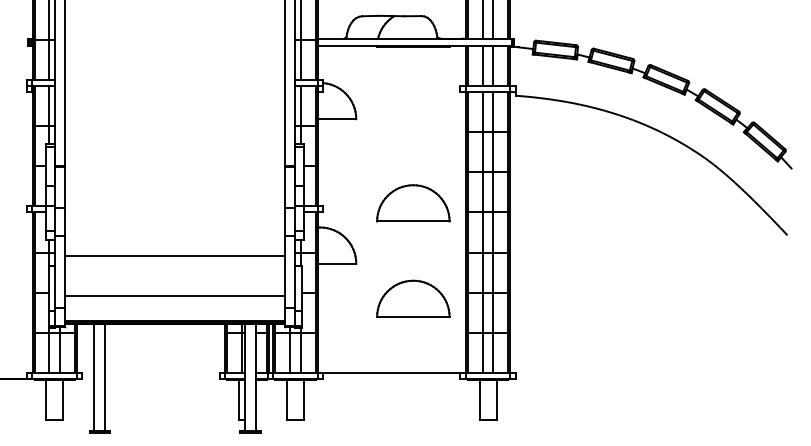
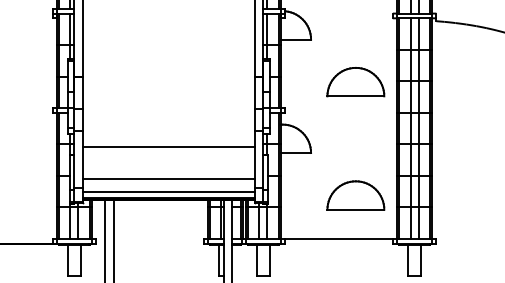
part: (413, 203) -> (355, 82), moved
part: (413, 298) -> (355, 195), moved
line: (174, 313) -> (168, 192), added

